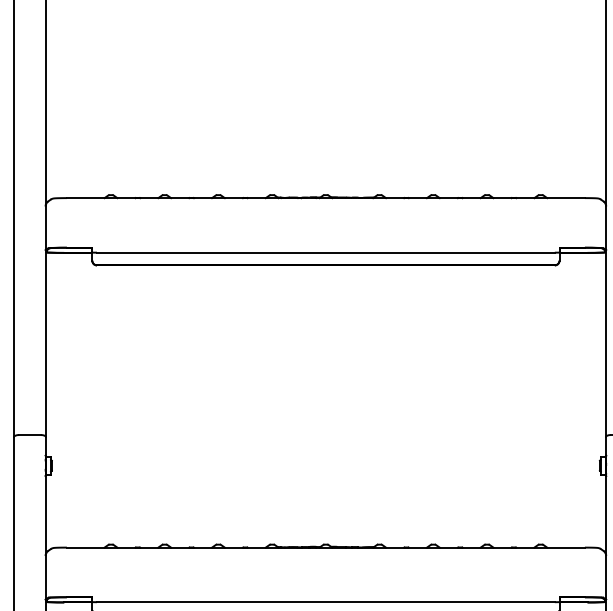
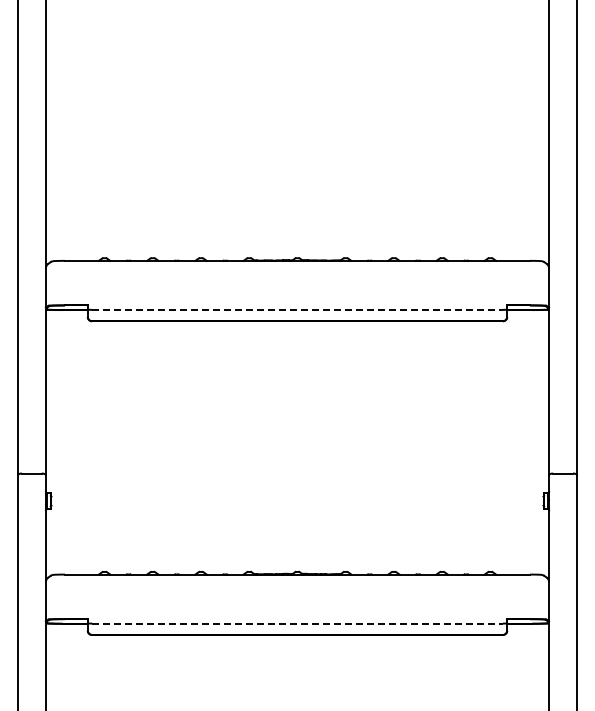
line: (327, 252) -> (298, 309), solid -> dashed
line: (327, 602) -> (298, 623), solid -> dashed

